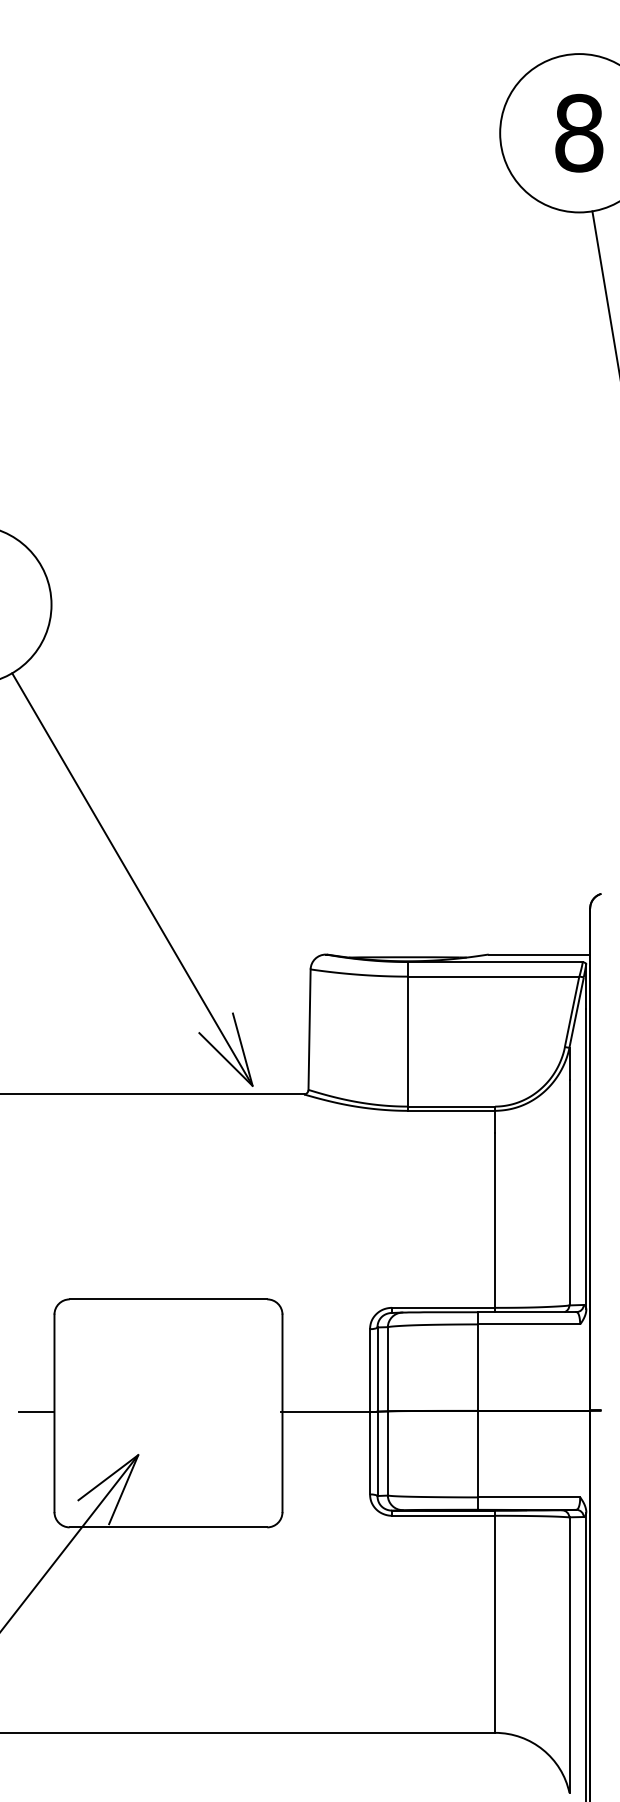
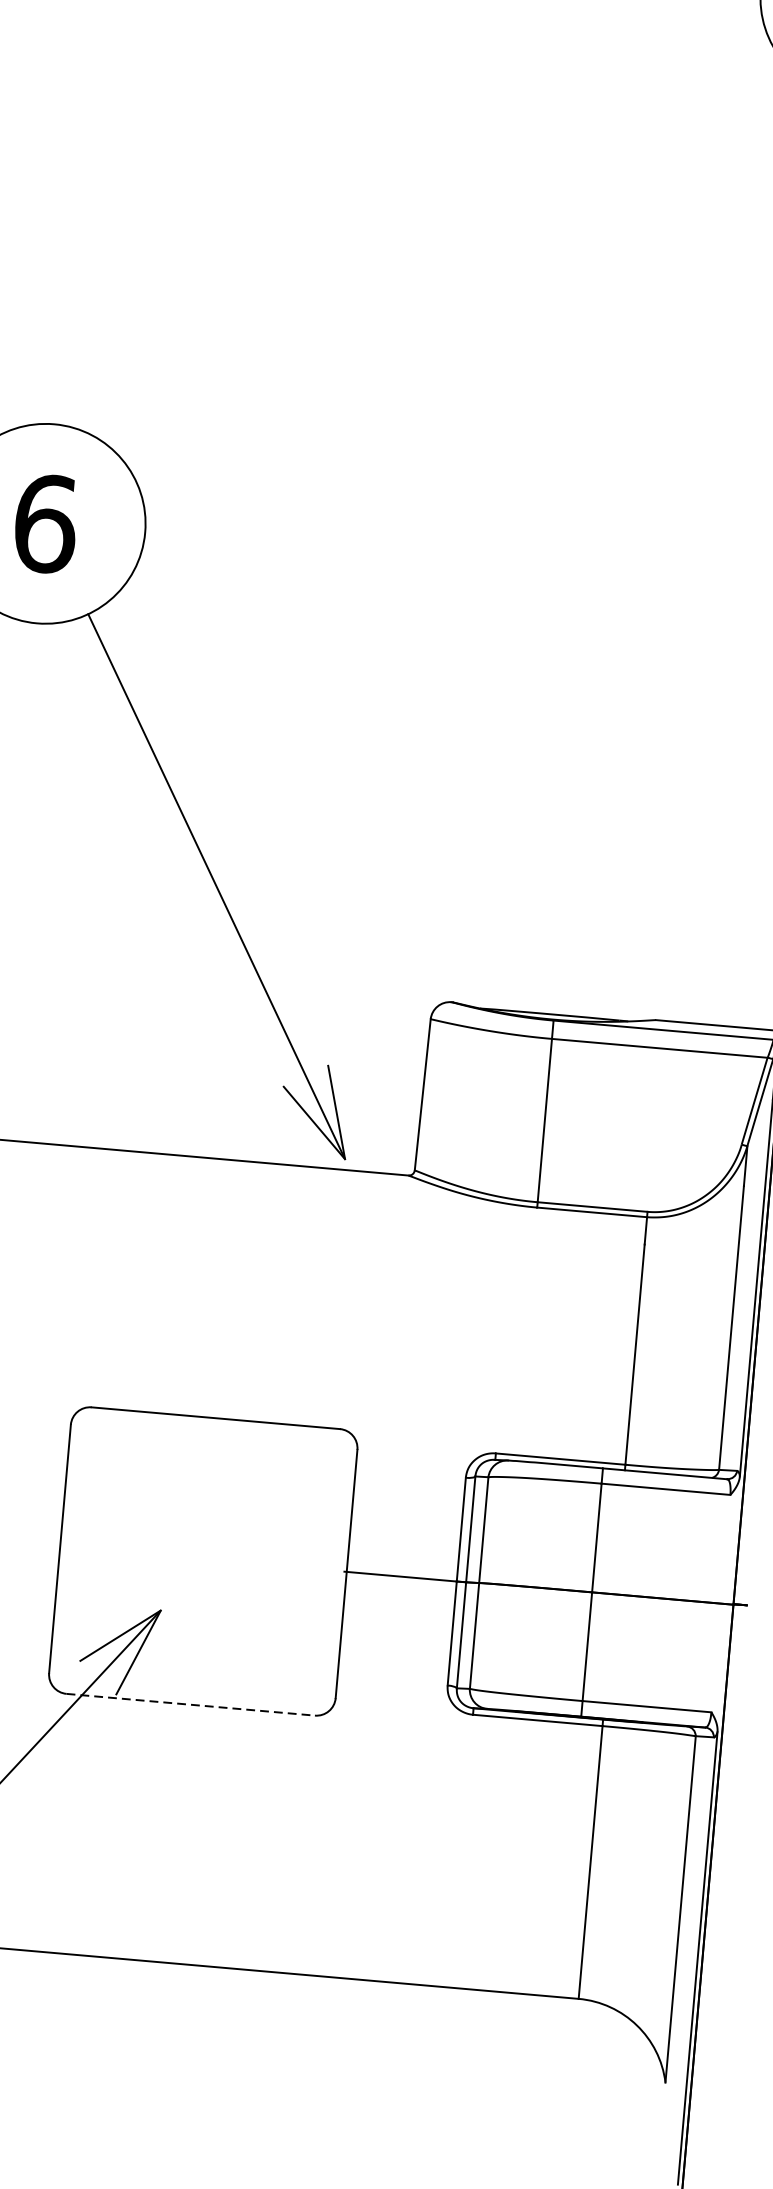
line: (36, 1411) -> (37, 1544), removed
line: (168, 1527) -> (190, 1704), solid -> dashed

